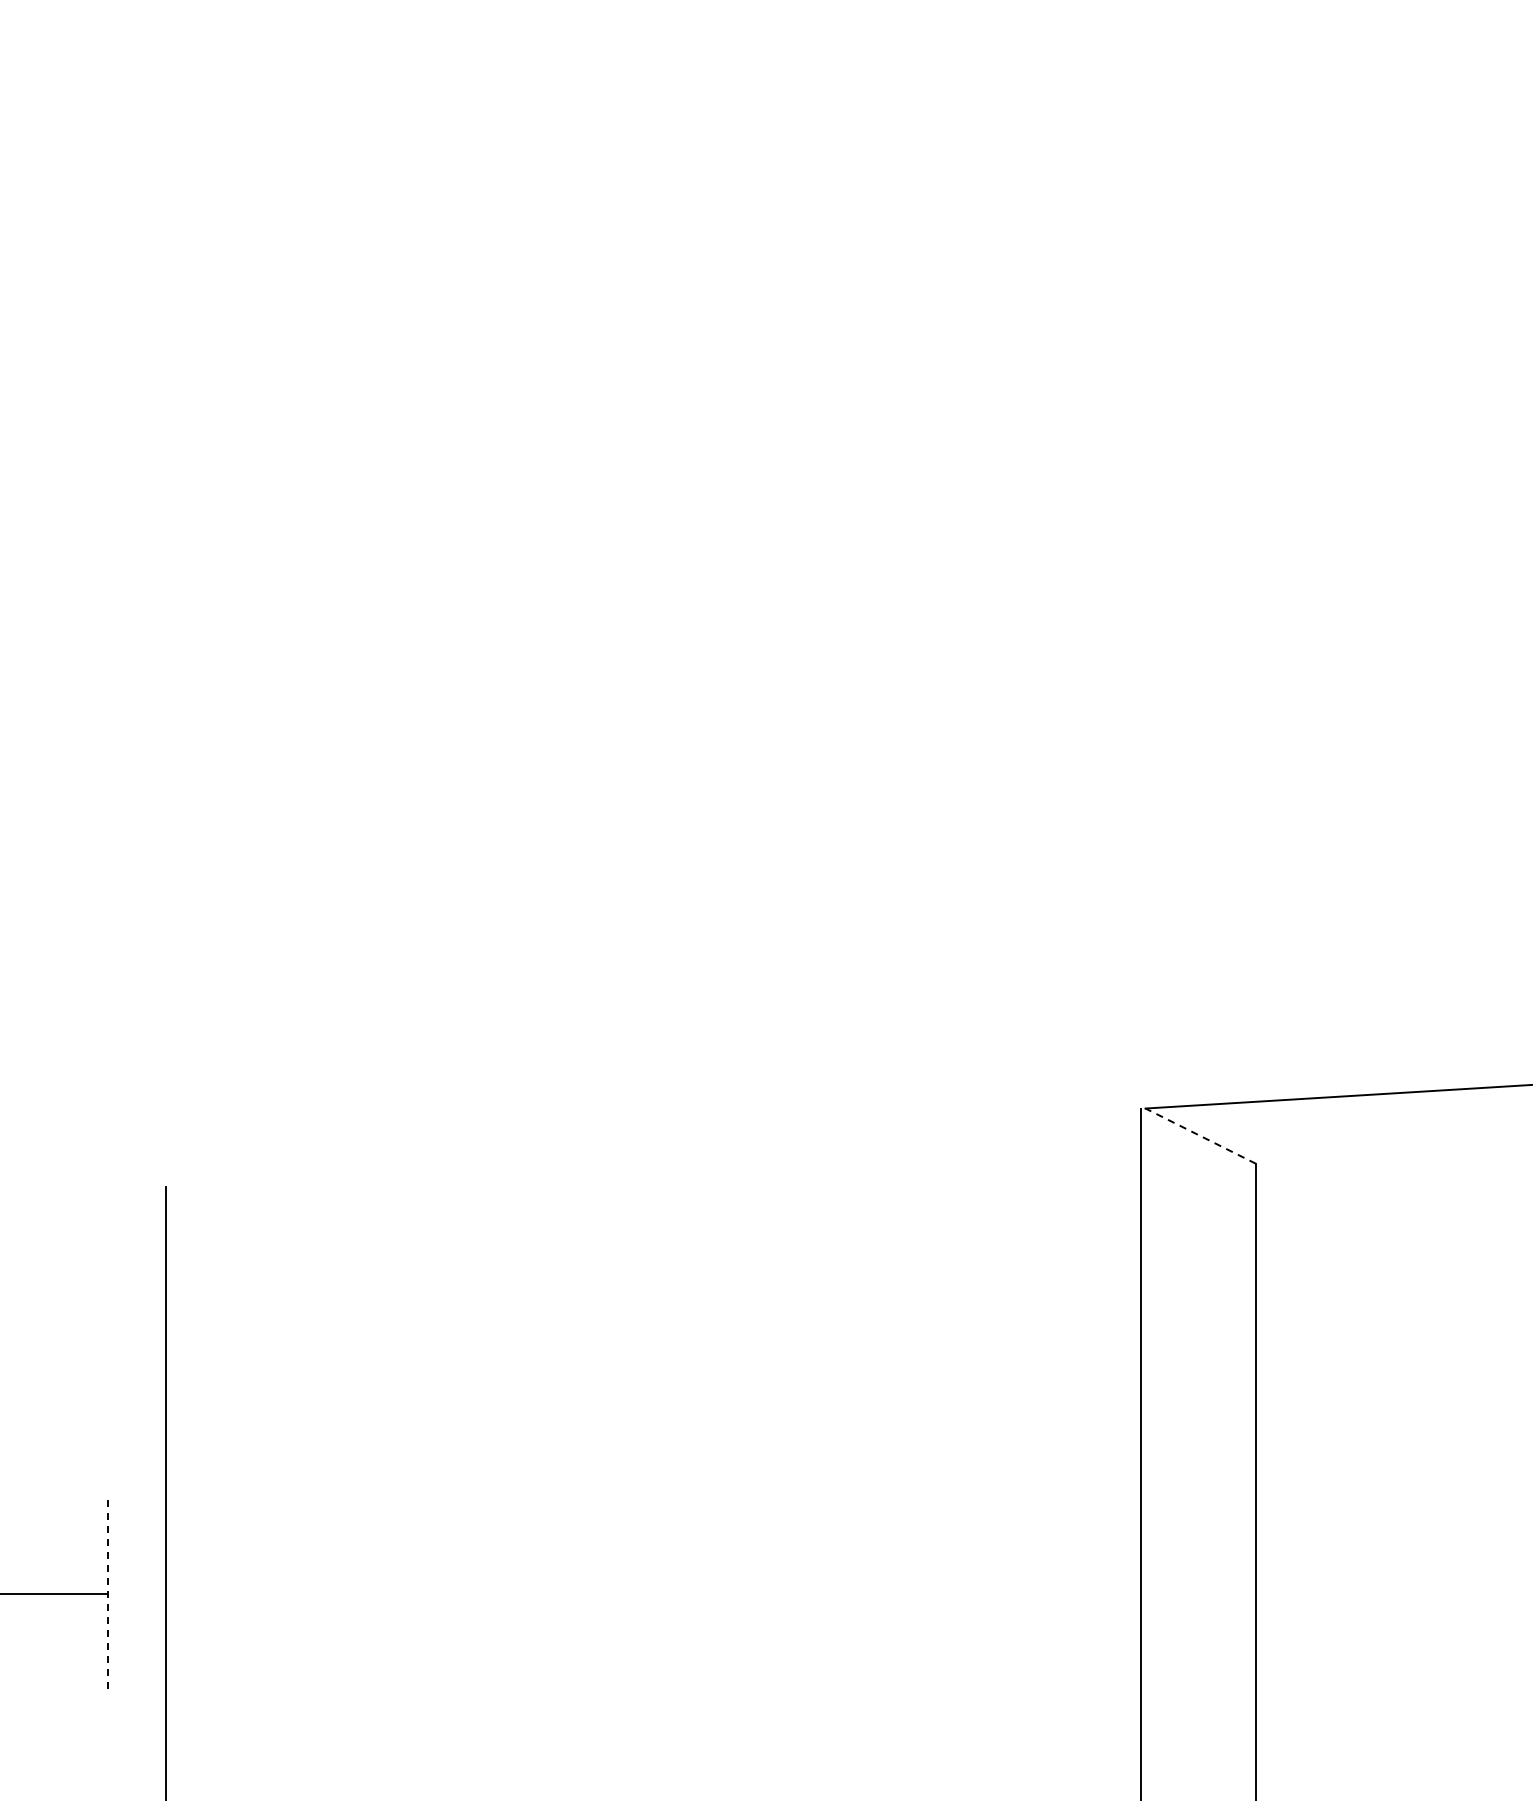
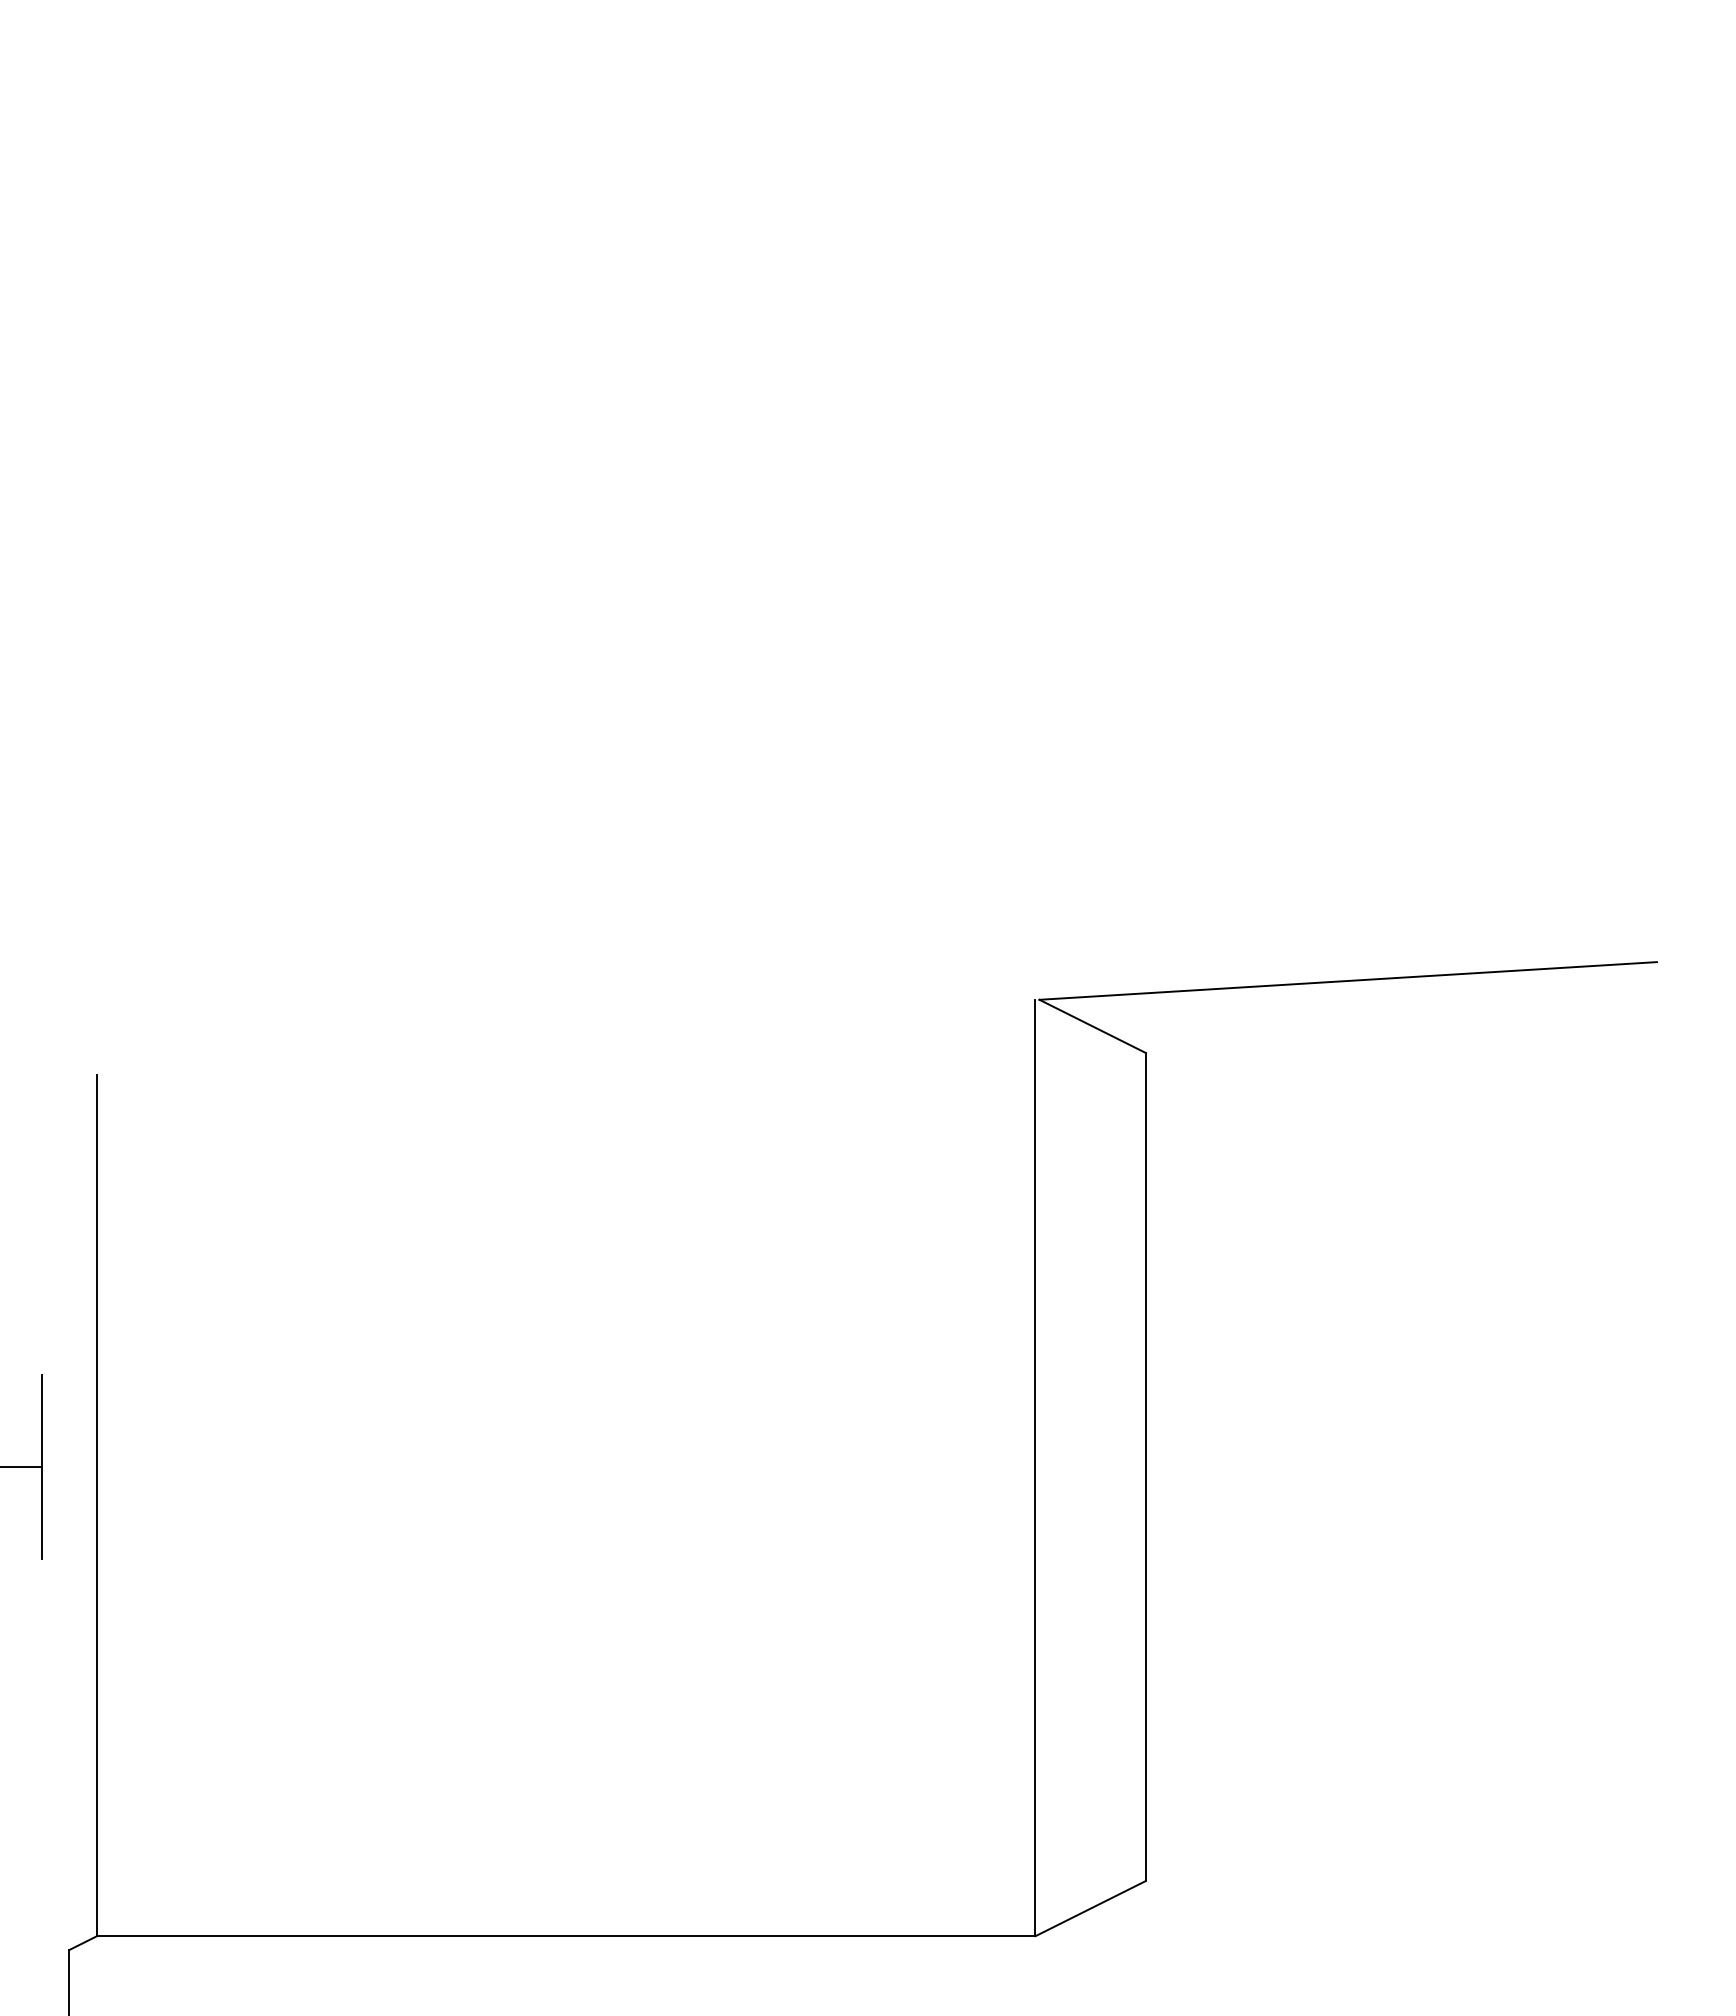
line: (1200, 1136) -> (1092, 1026), dashed -> solid
line: (108, 1594) -> (41, 1467), dashed -> solid

